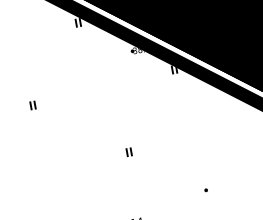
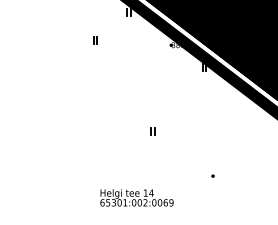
part: (33, 105) -> (95, 40), moved

